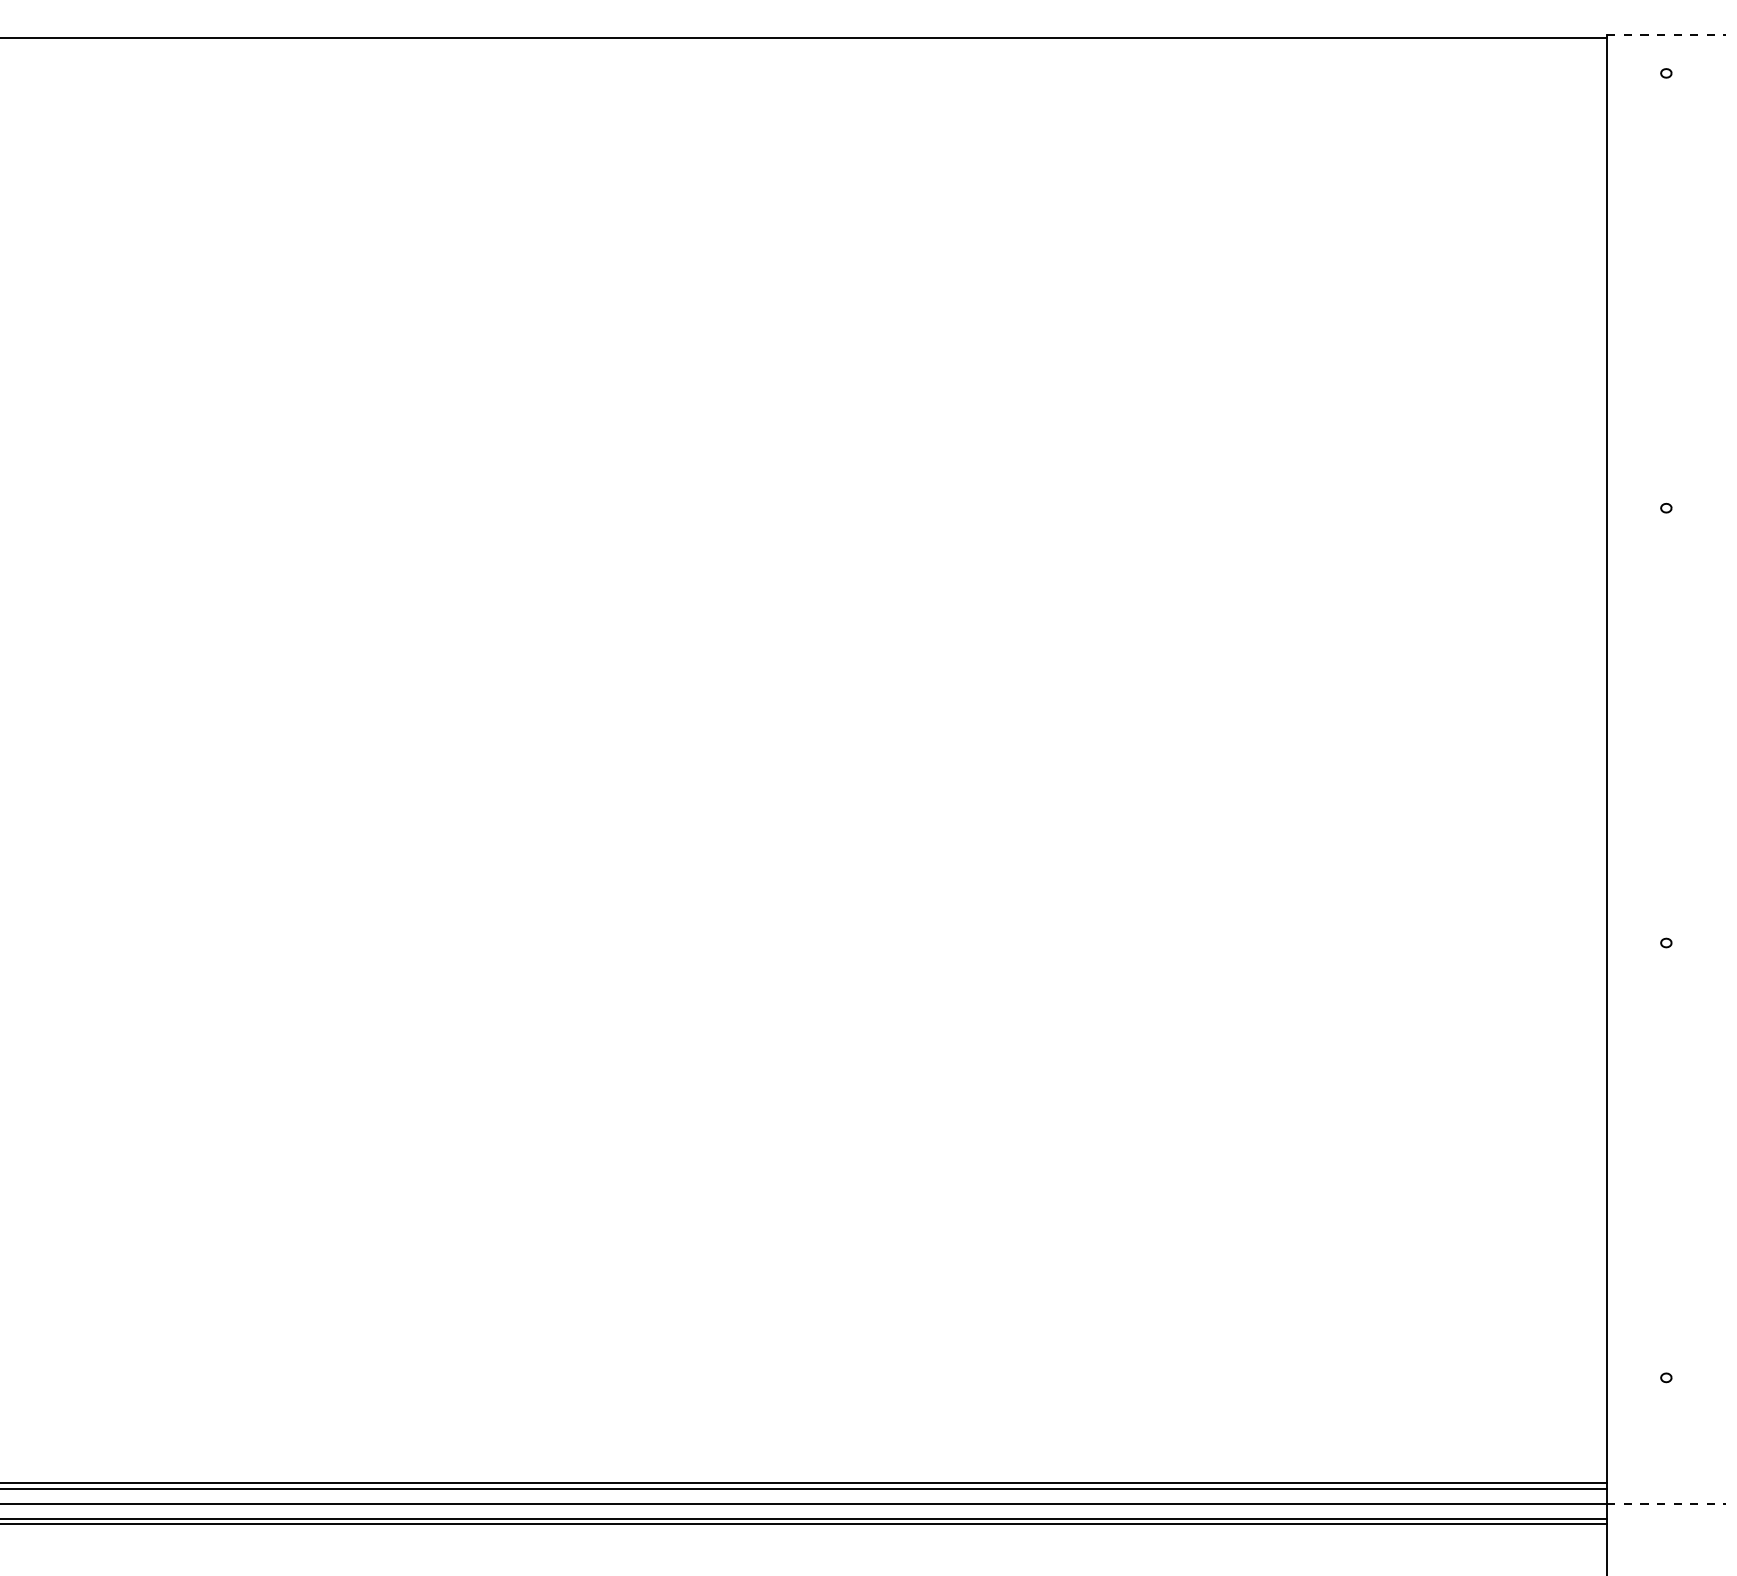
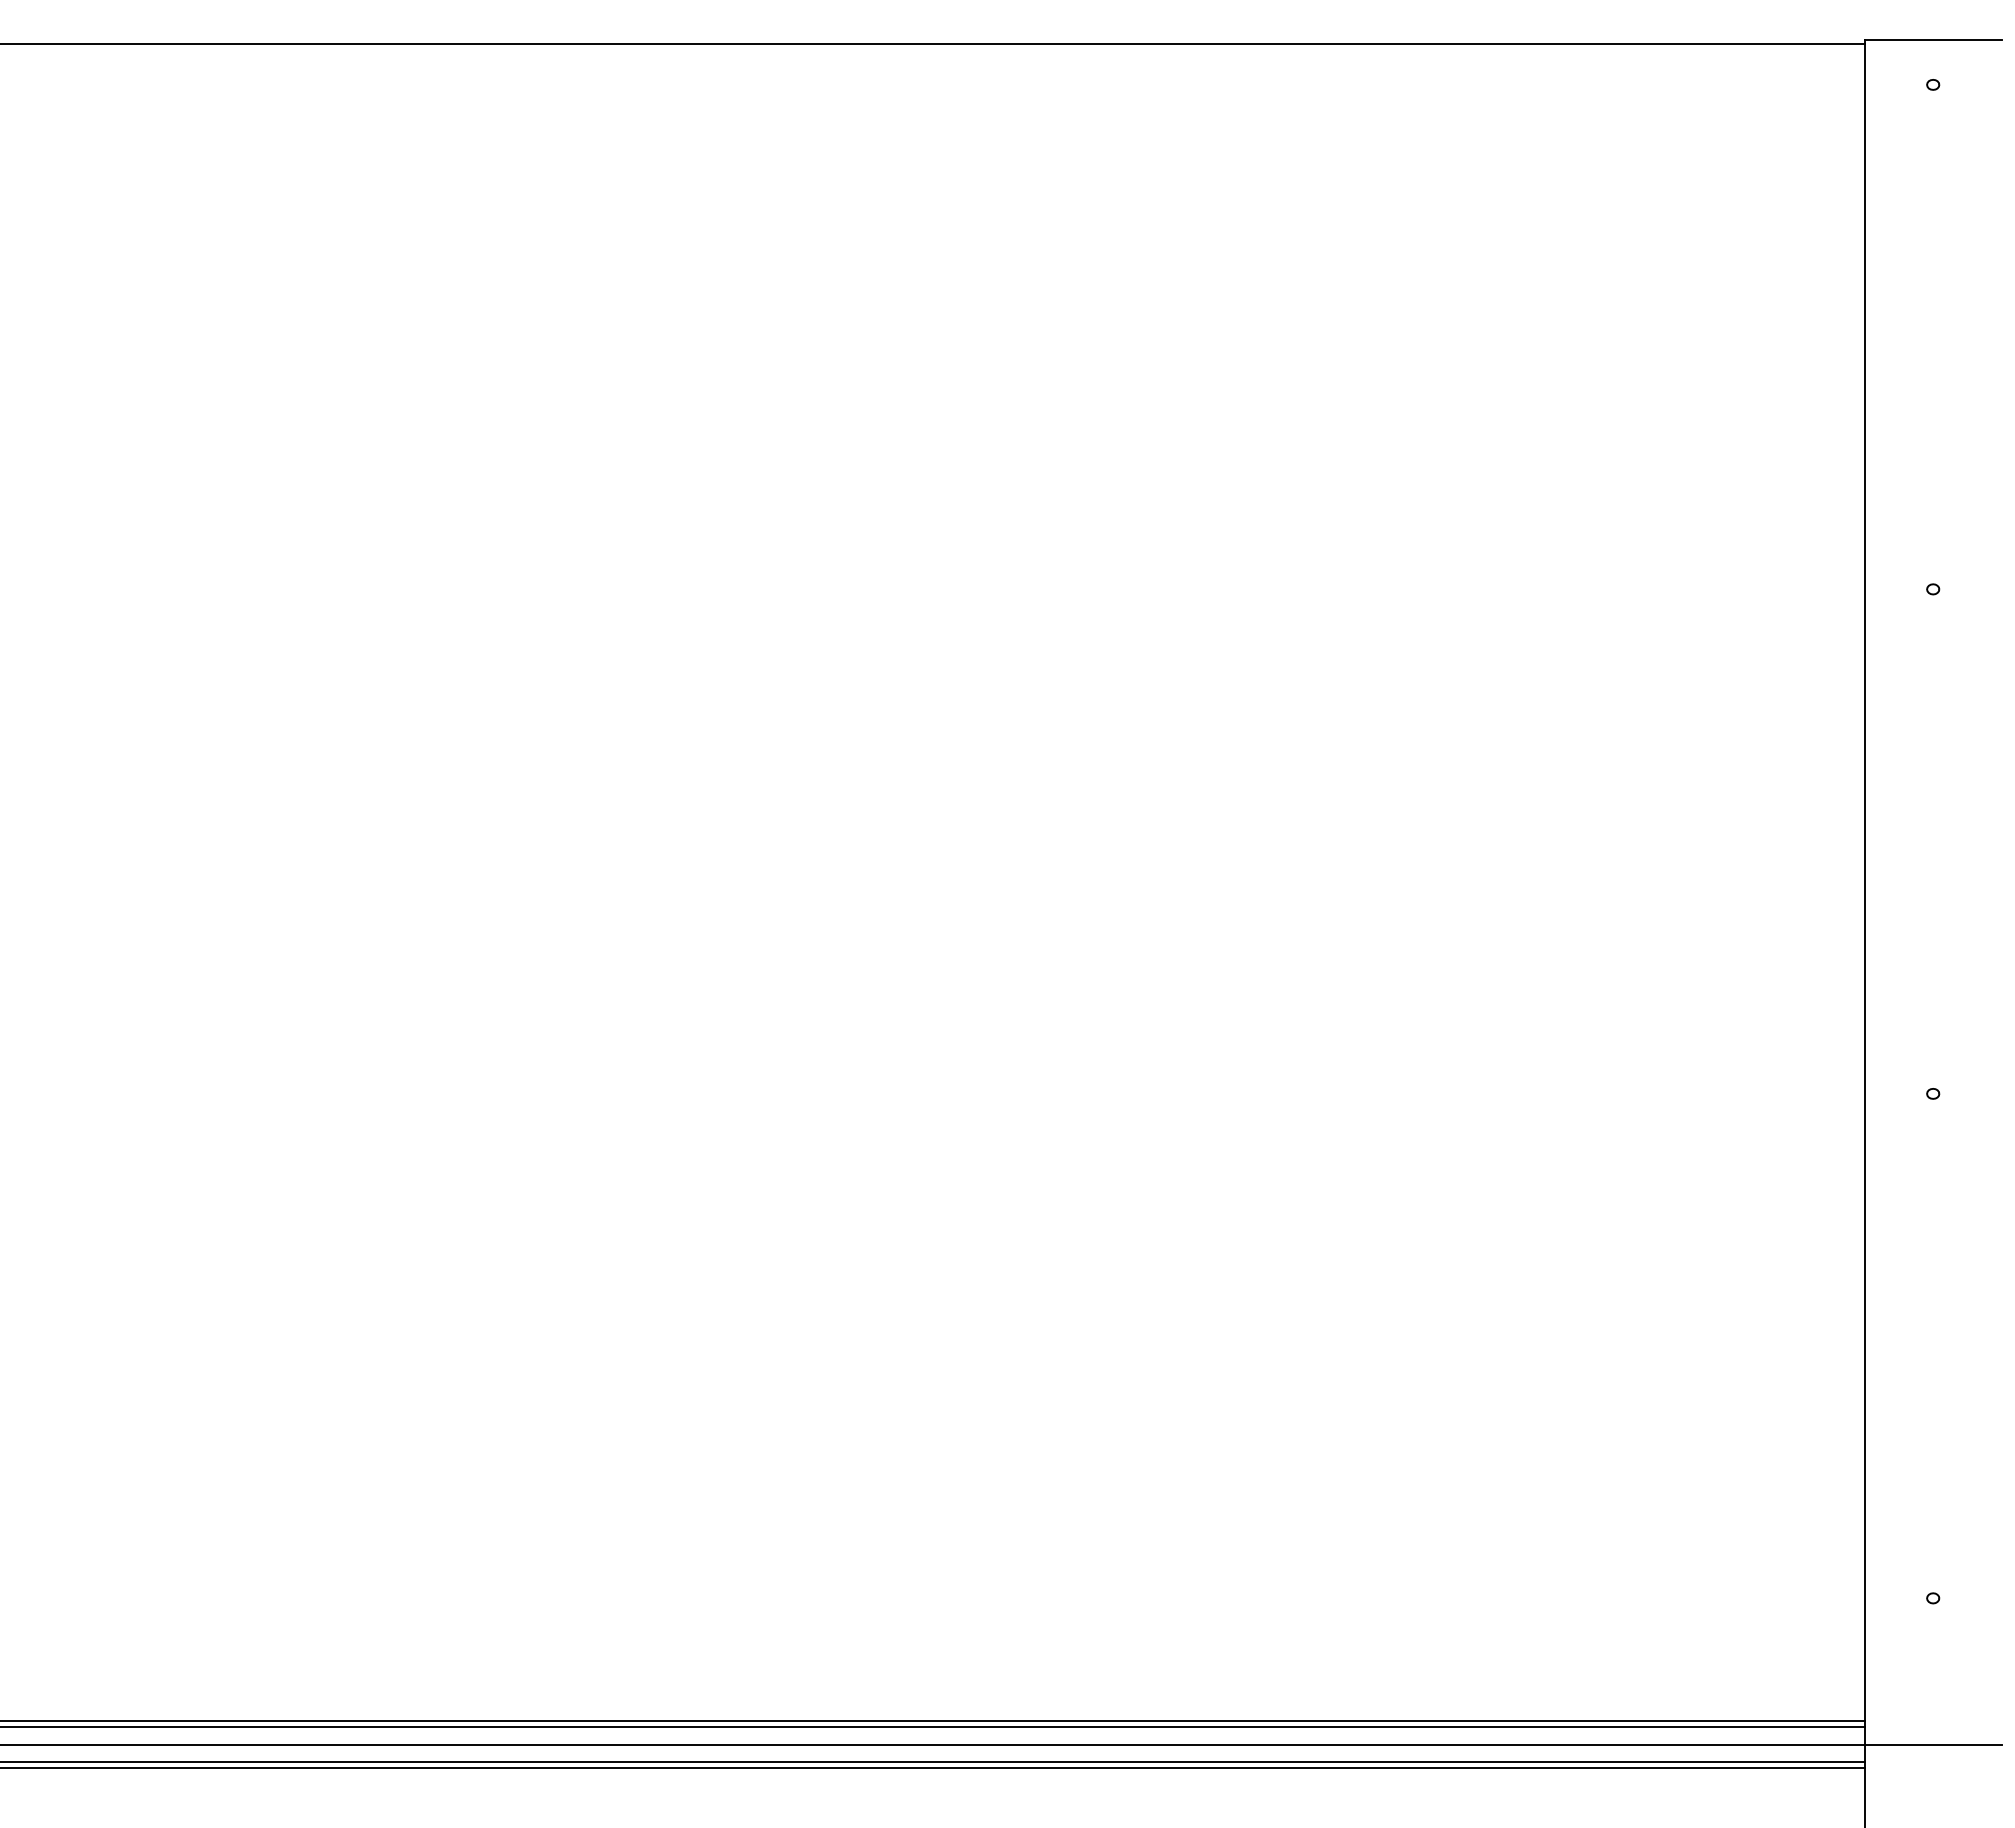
line: (1666, 34) -> (1933, 39), dashed -> solid
line: (1666, 1503) -> (1933, 1744), dashed -> solid

